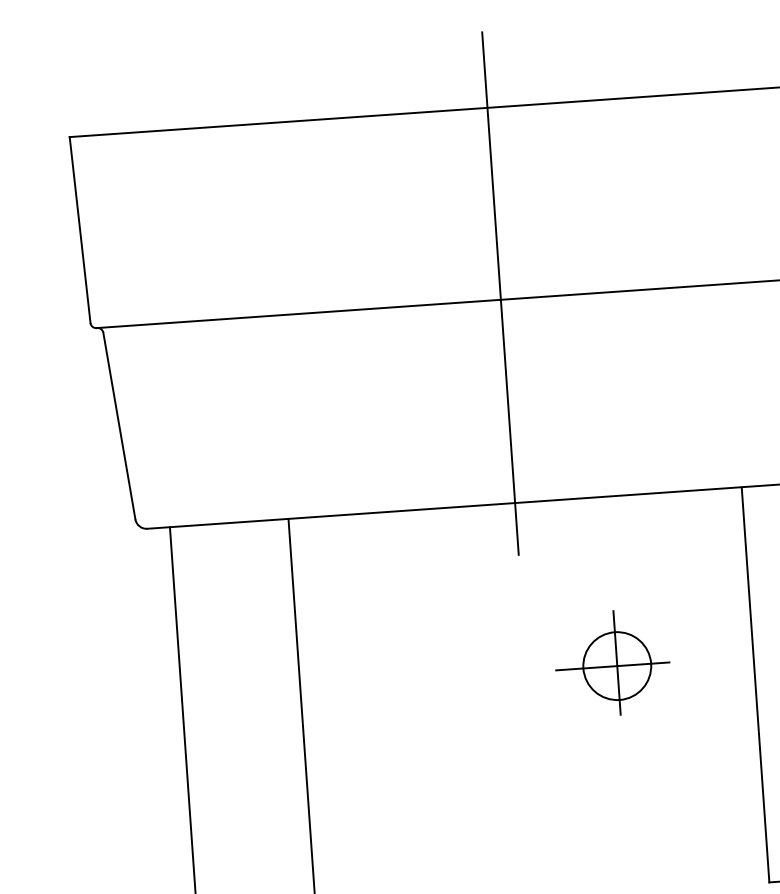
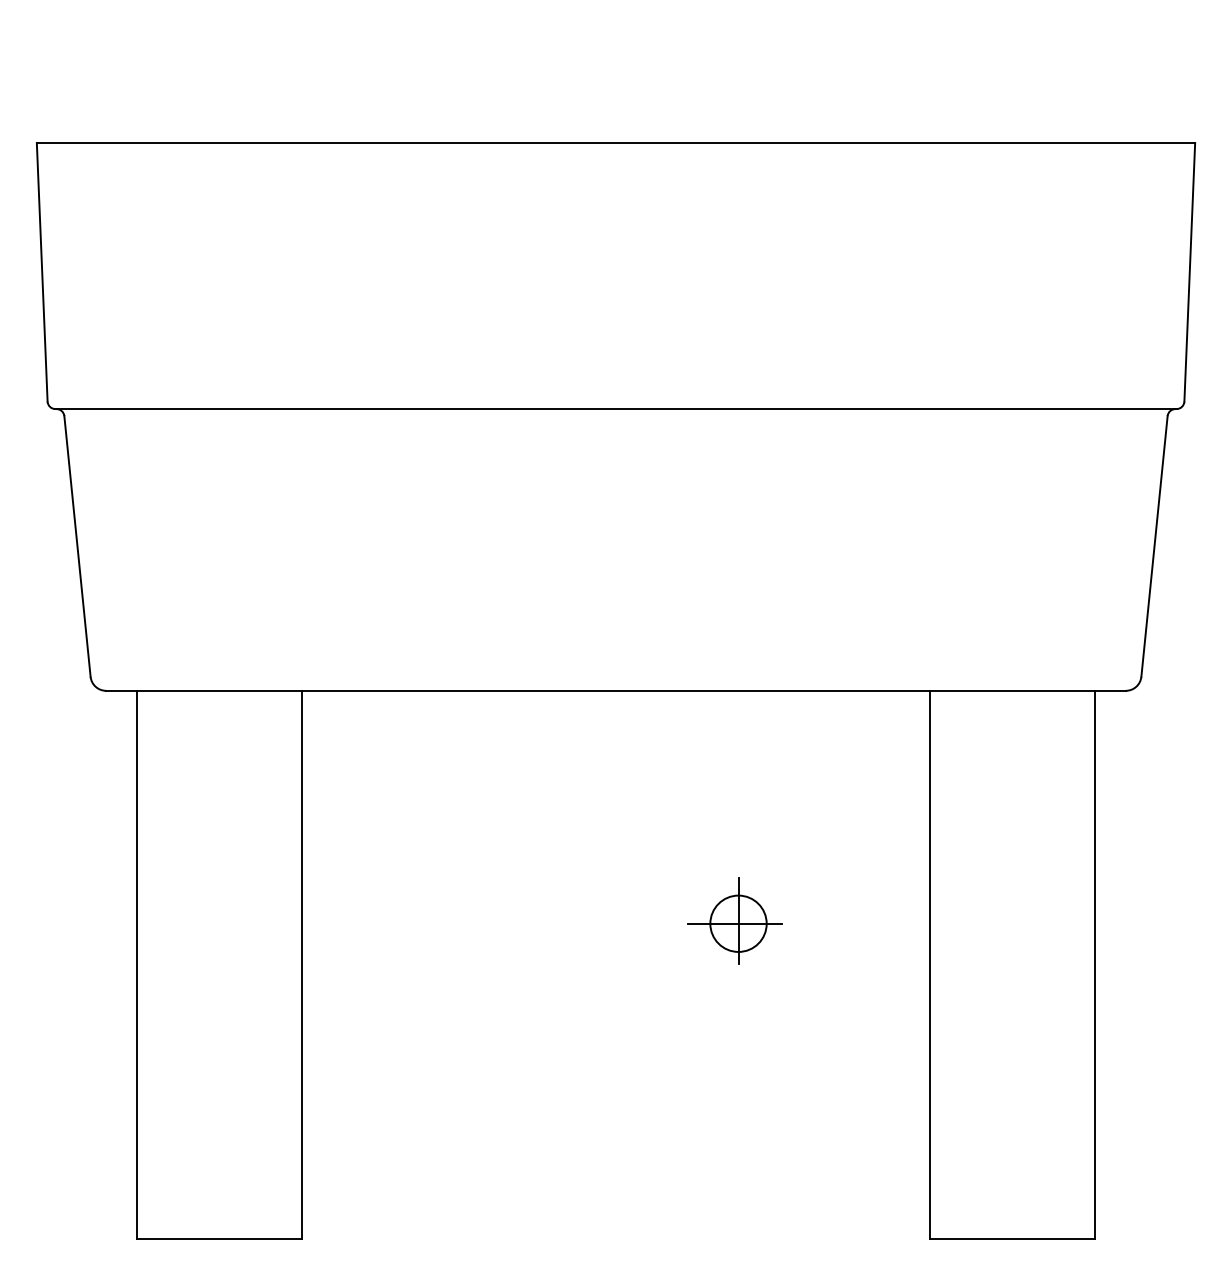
line: (500, 293) -> (616, 400), removed
part: (612, 662) -> (734, 920), size x0.6

